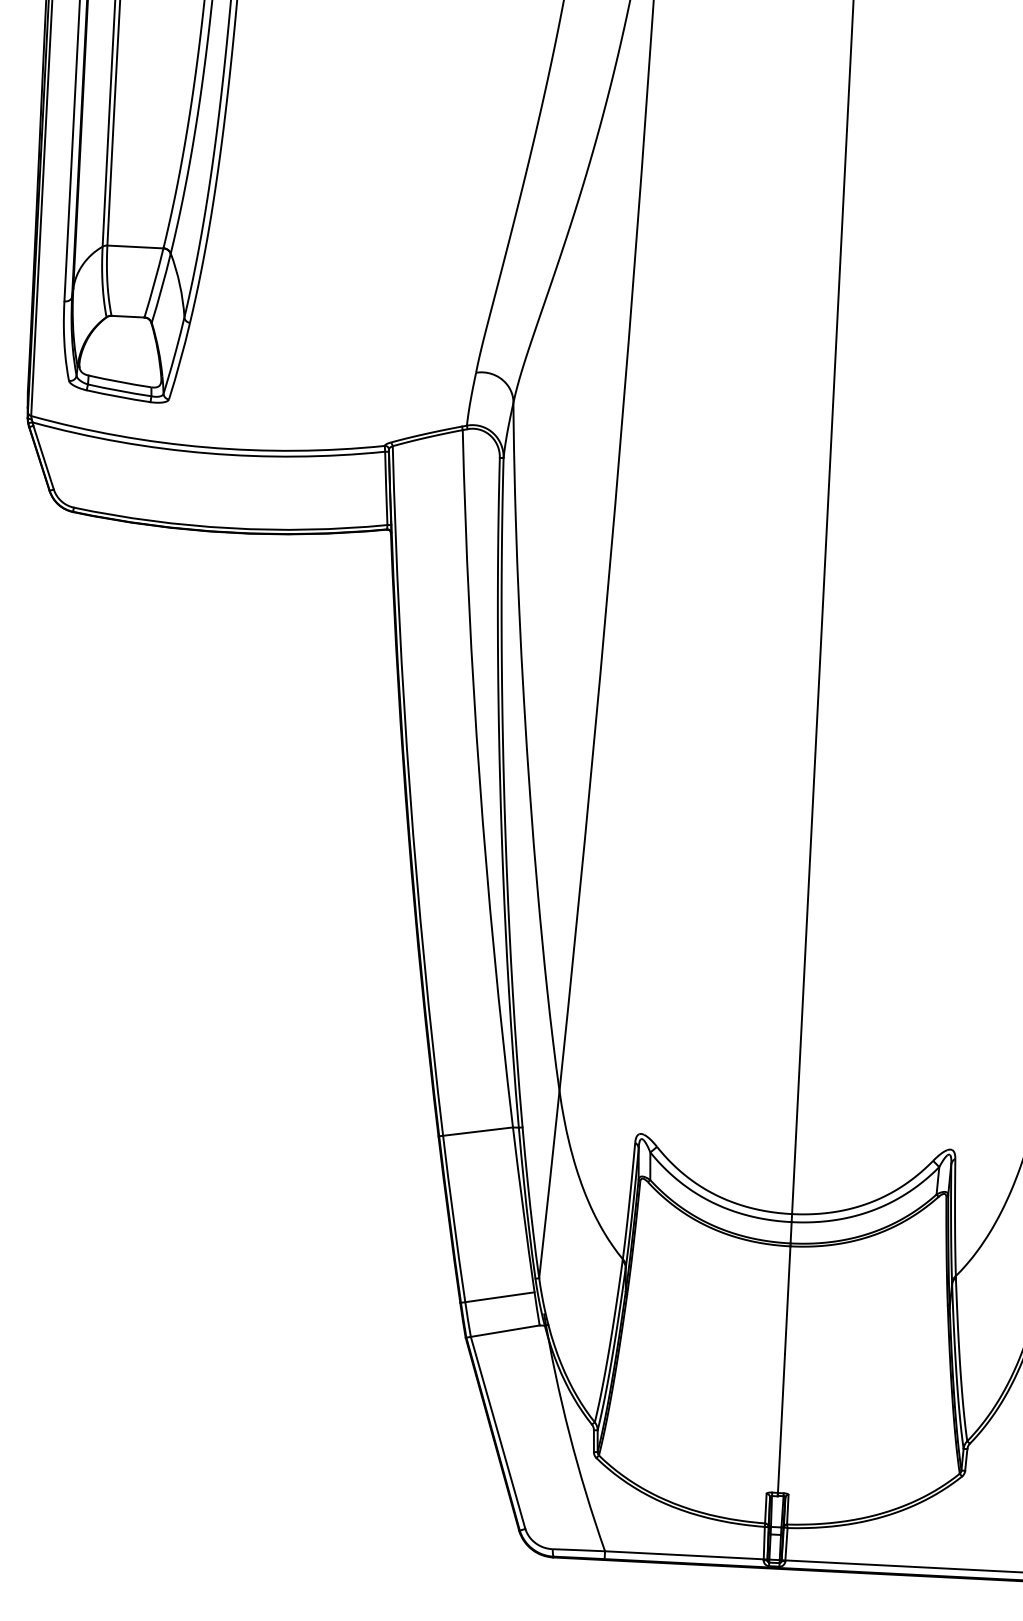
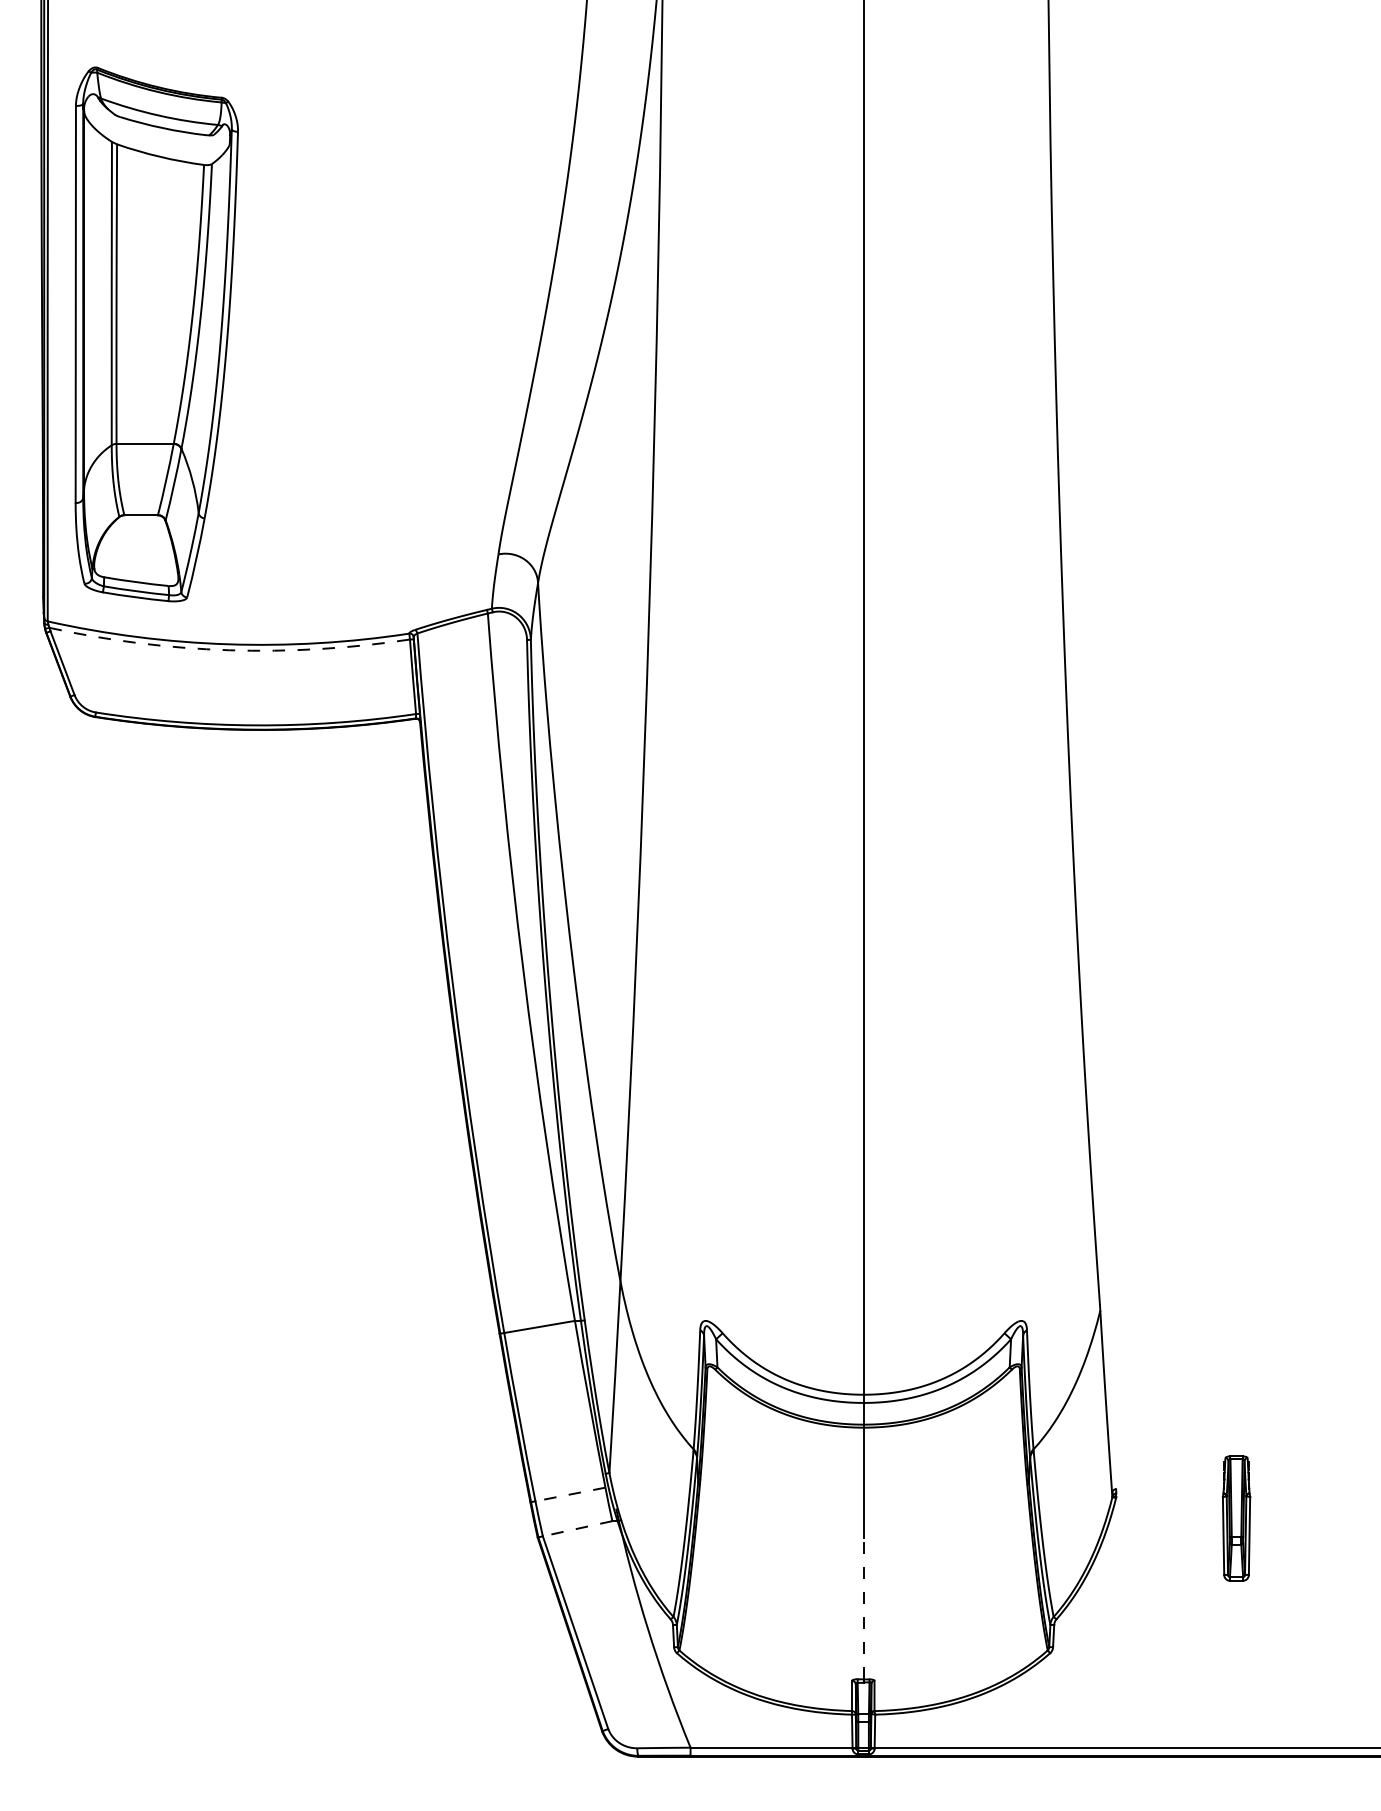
arc: (207, 453) -> (229, 650), solid -> dashed
line: (499, 1297) -> (570, 1494), solid -> dashed
line: (505, 1330) -> (577, 1528), solid -> dashed
line: (781, 1423) -> (863, 1608), solid -> dashed

